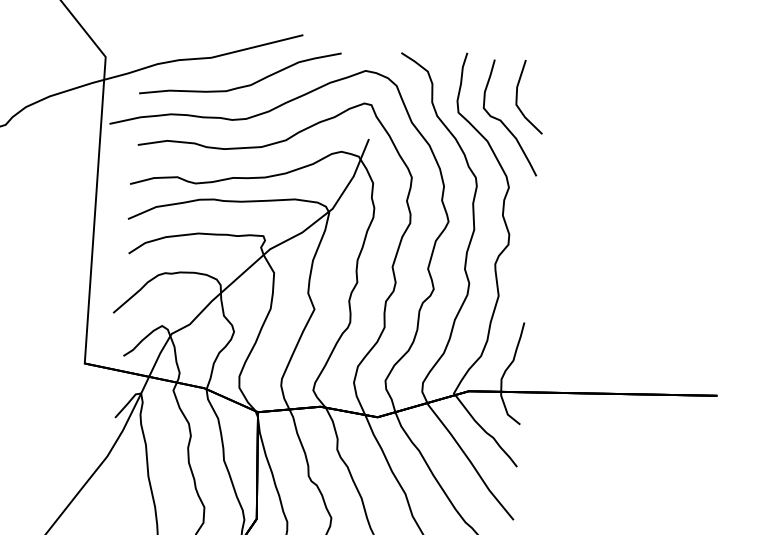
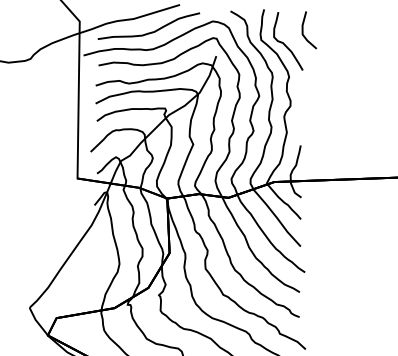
line: (518, 96) -> (303, 30), moved

